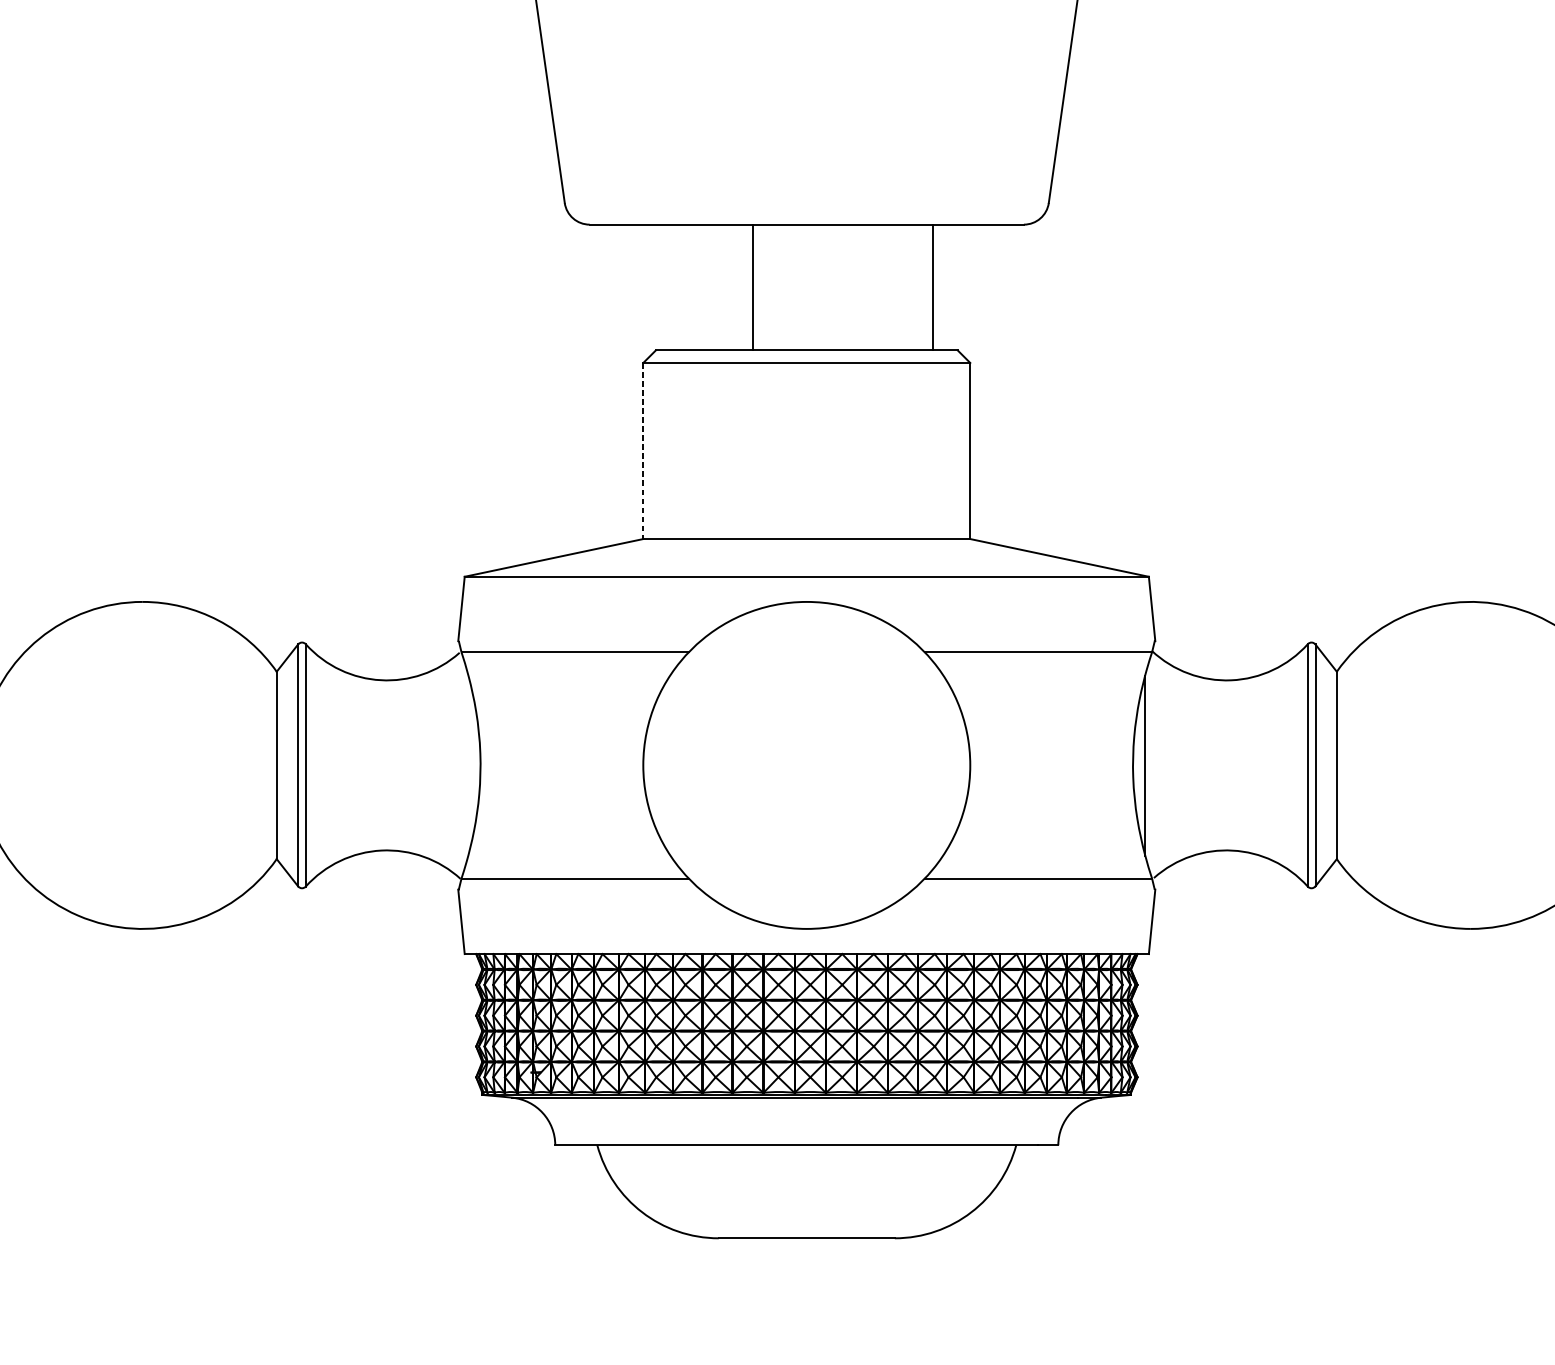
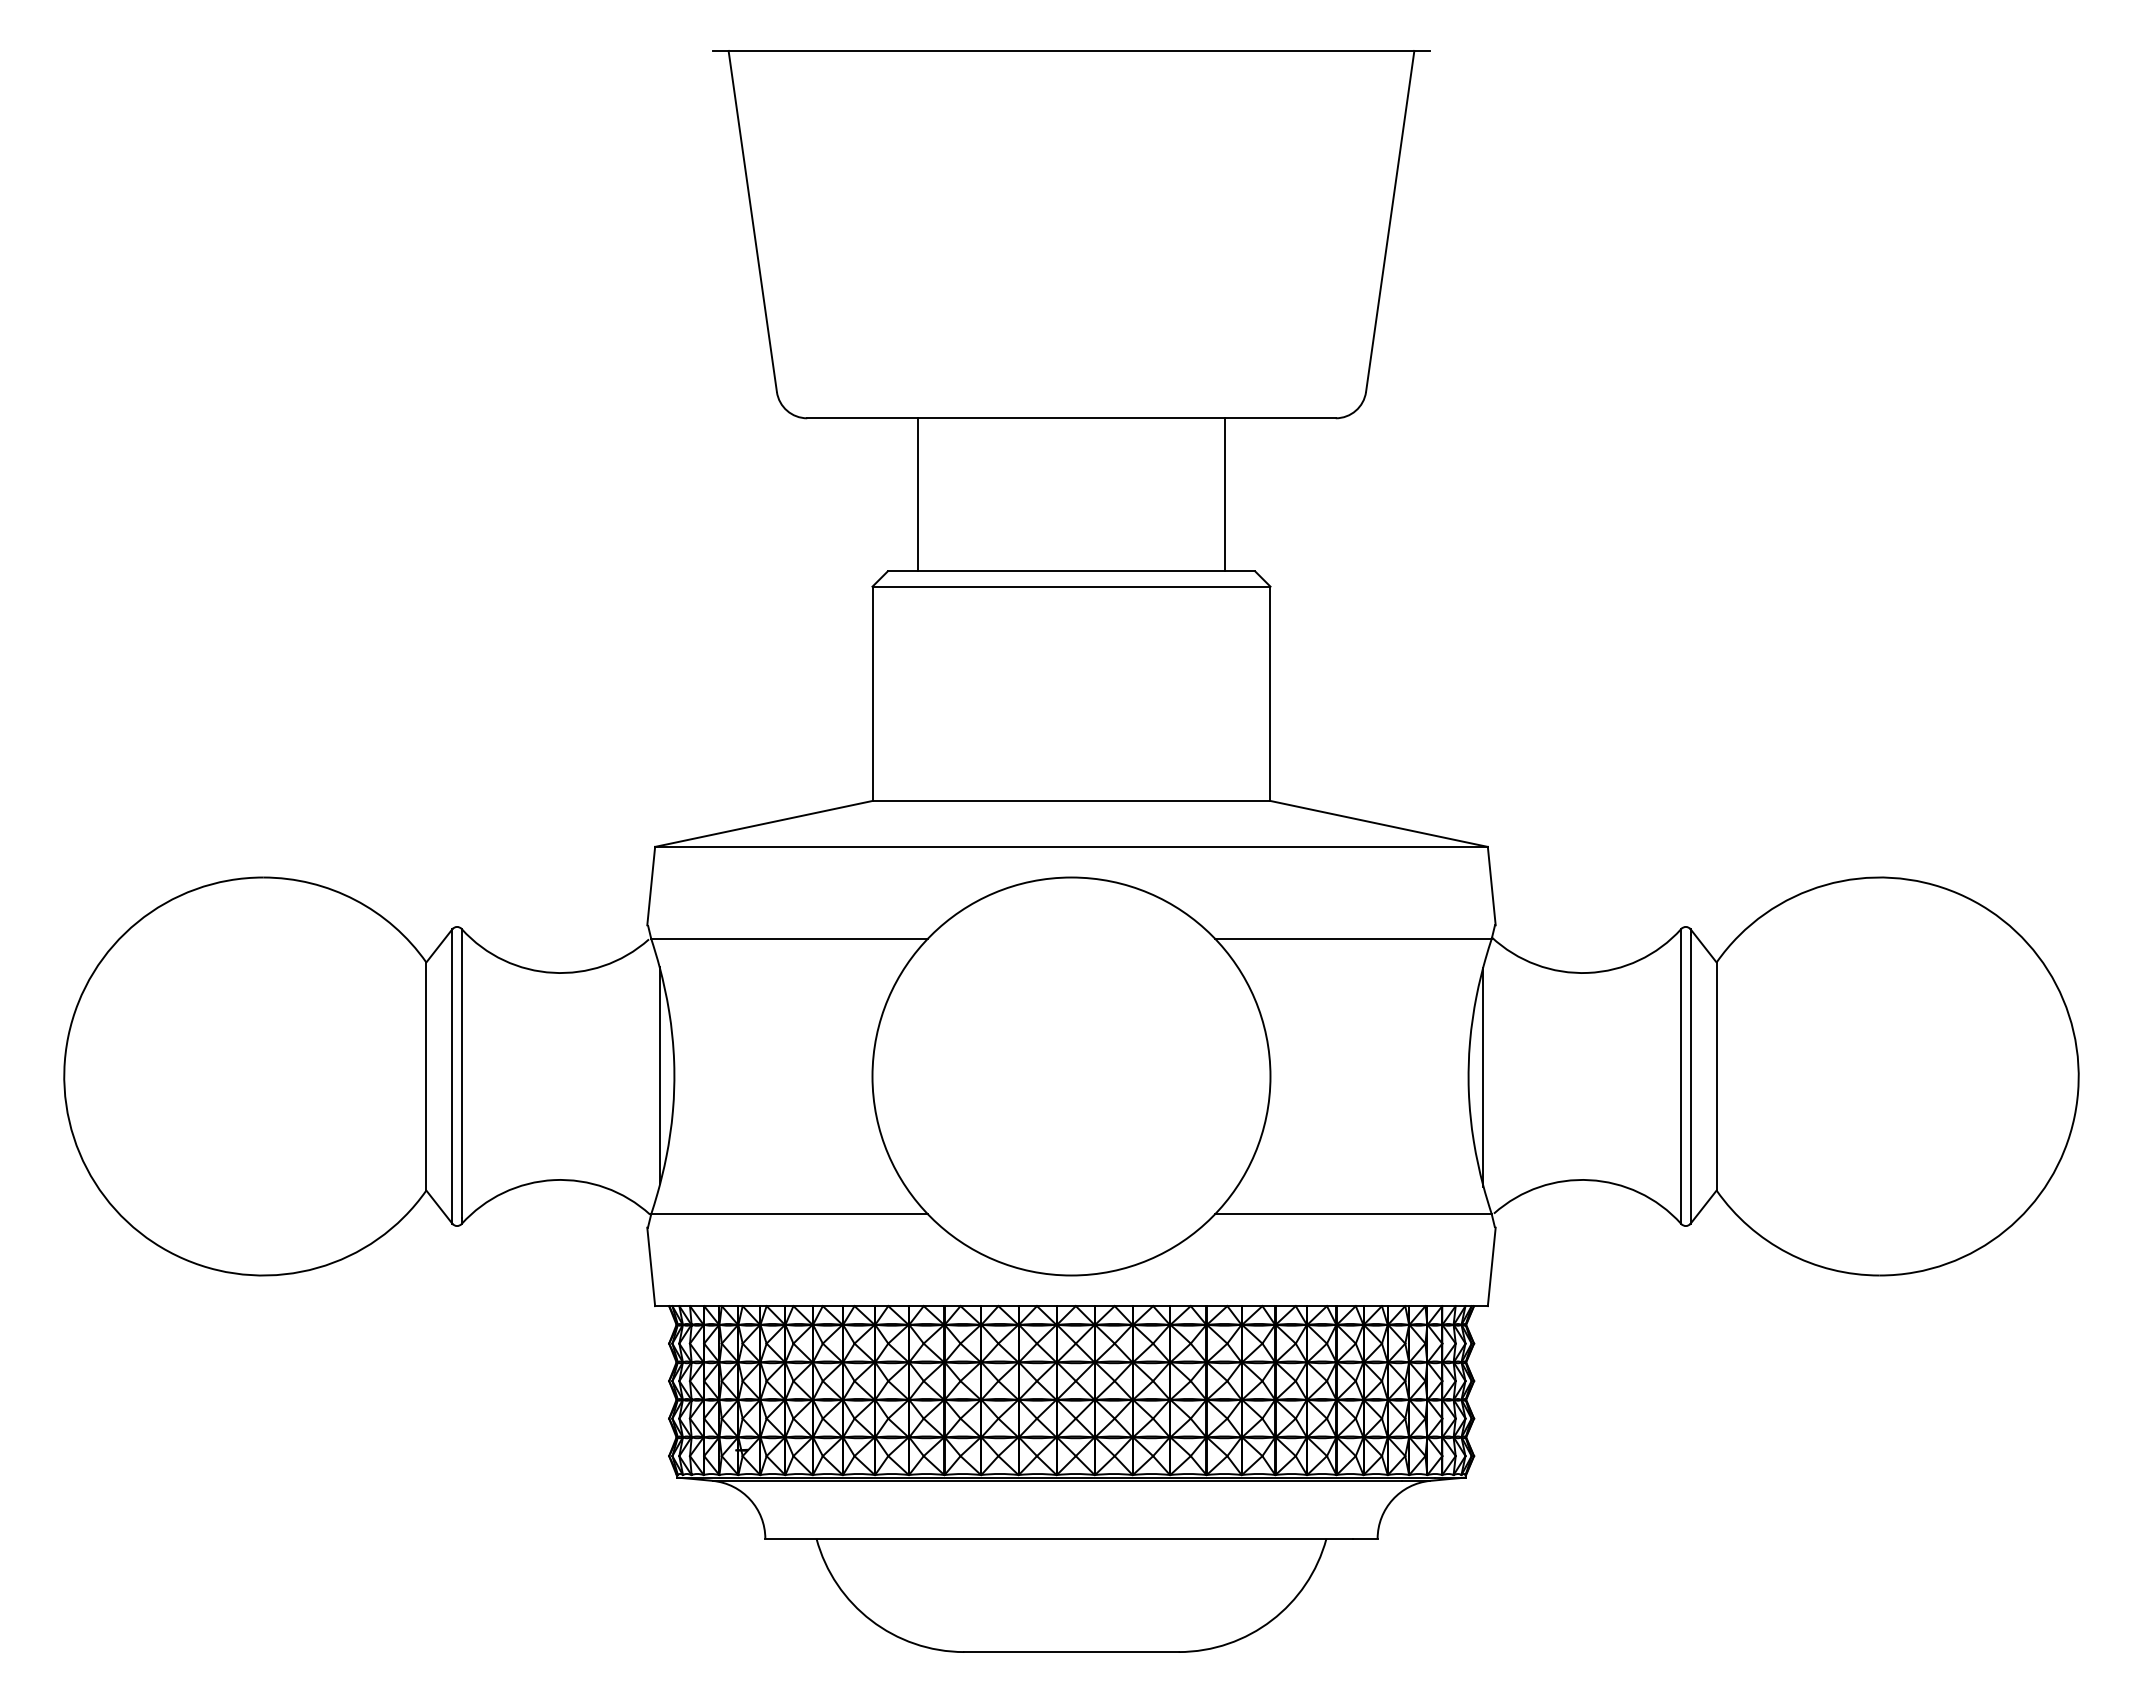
line: (753, 287) -> (918, 494), moved
line: (643, 451) -> (872, 694), dashed -> solid
line: (468, 764) -> (659, 1075), added

